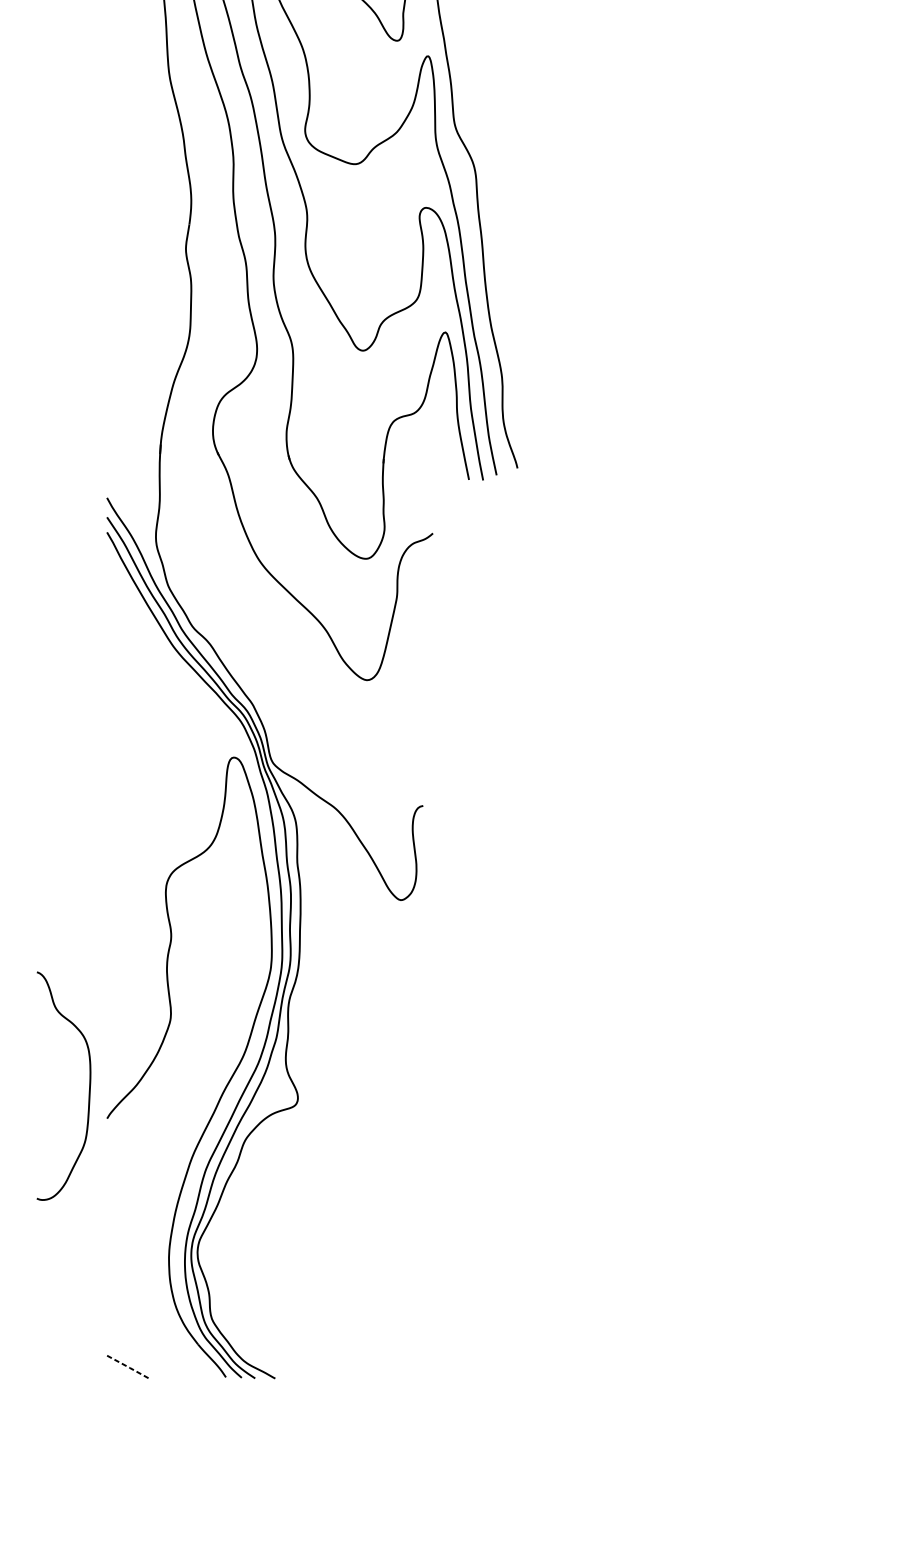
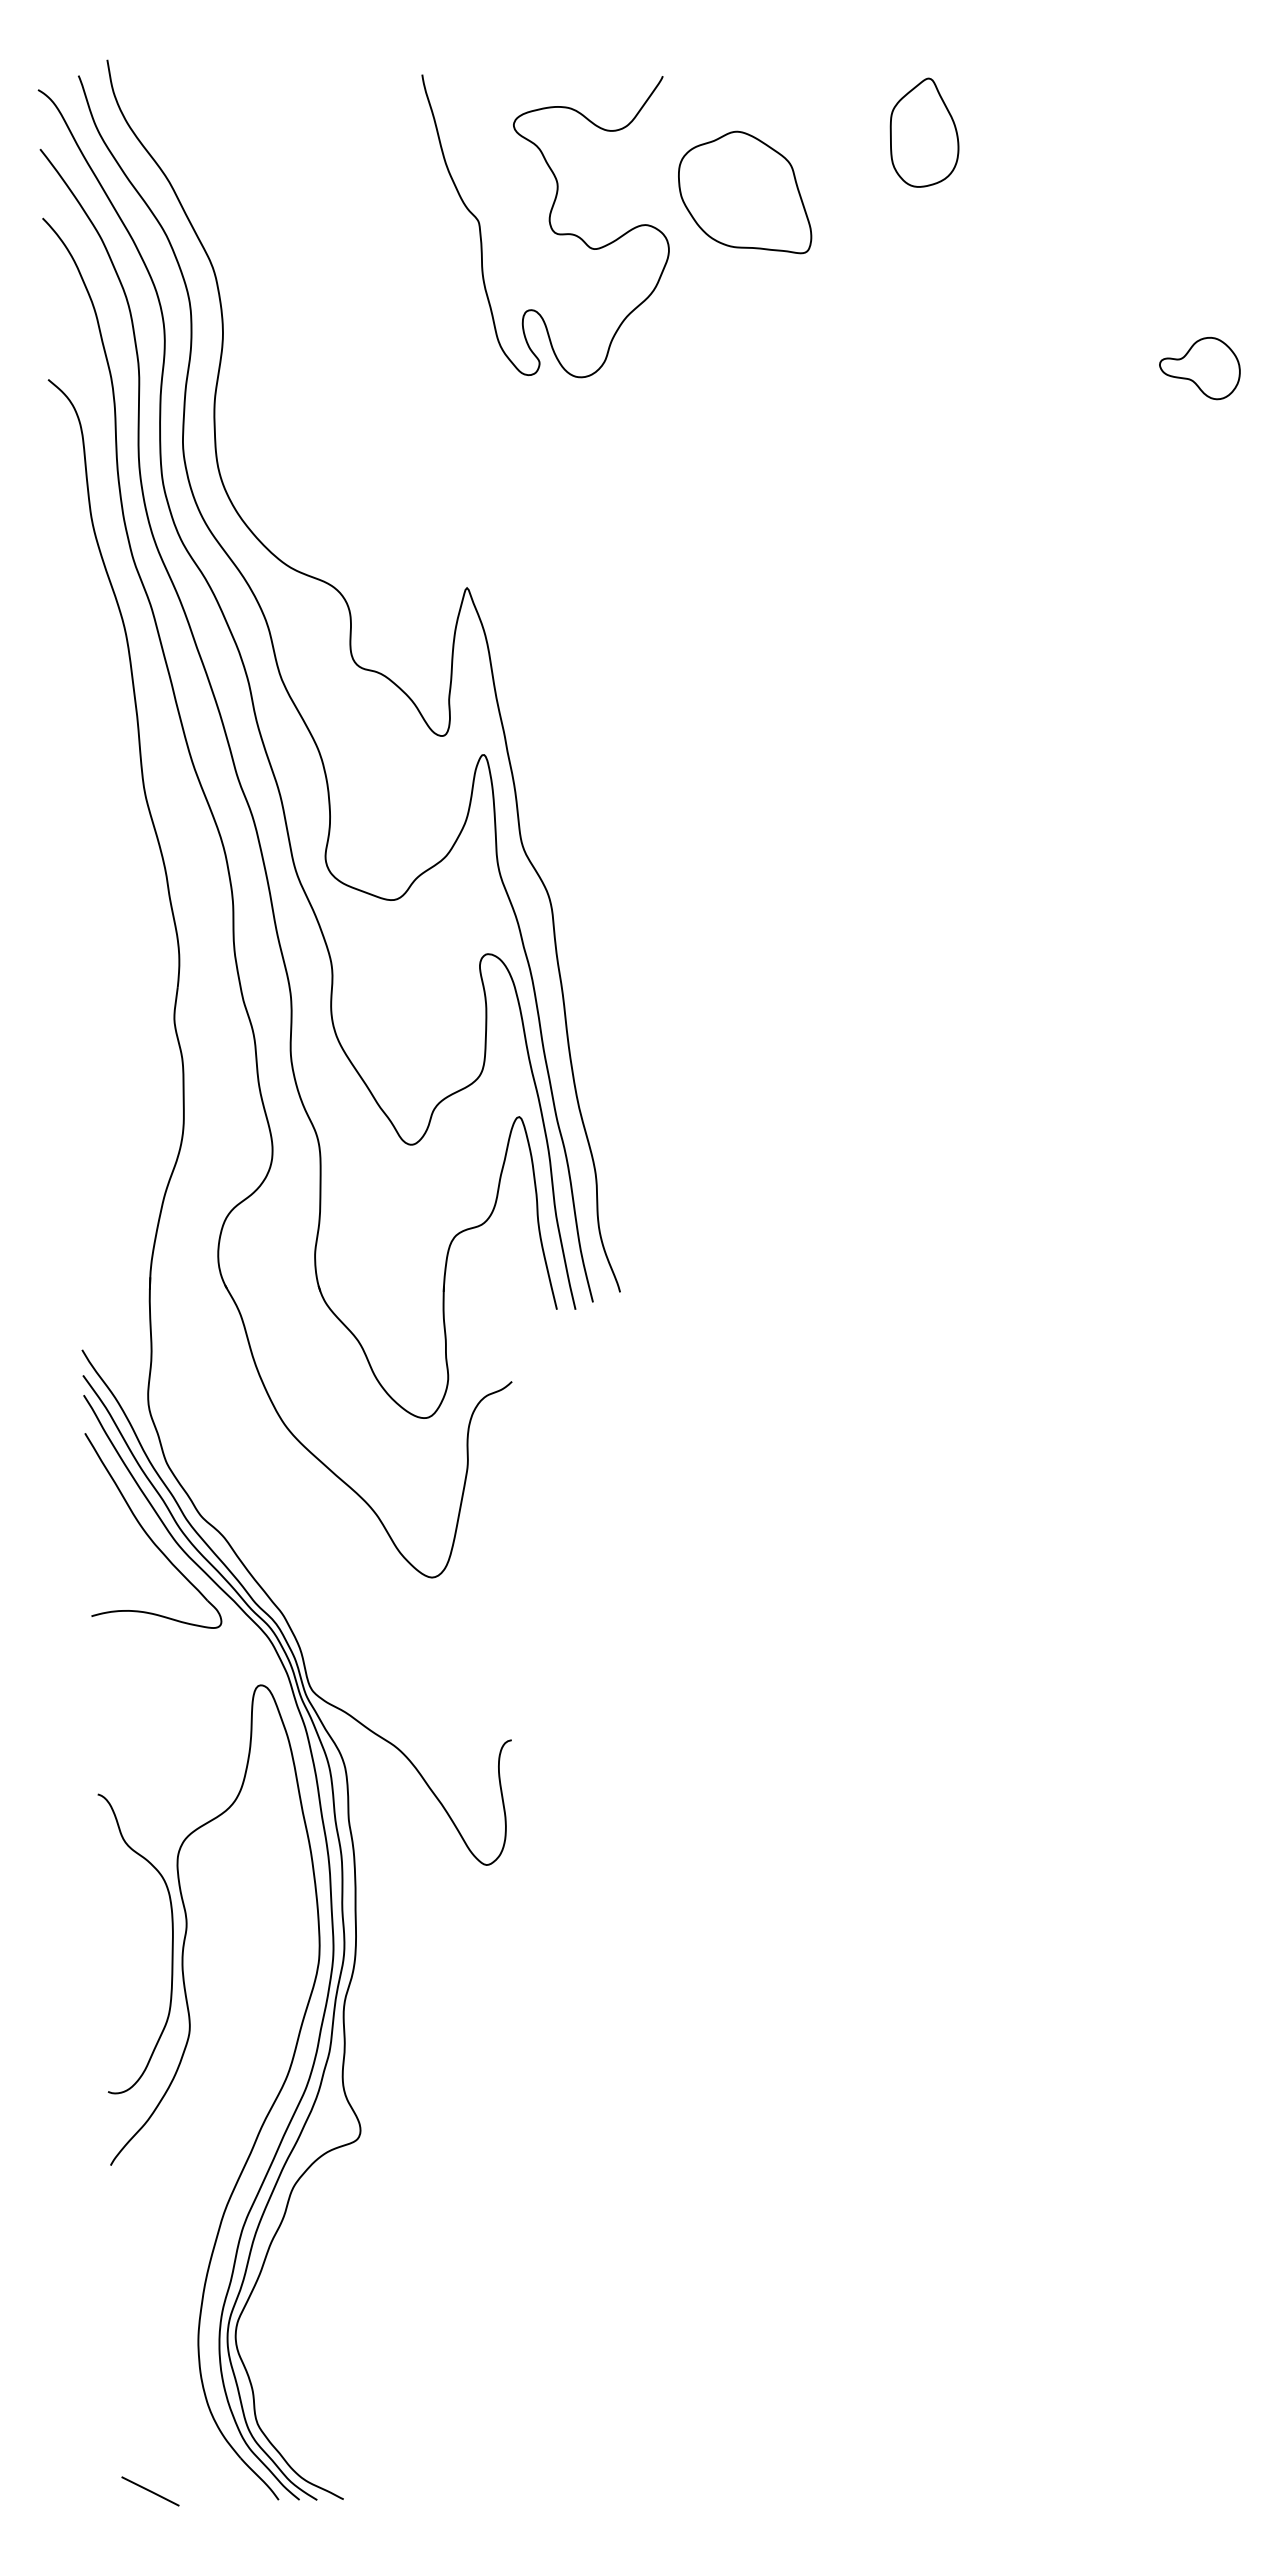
part: (152, 639) -> (148, 1534), added
curve: (89, 1087) -> (171, 1943), moved
line: (129, 1367) -> (151, 2491), dashed -> solid

